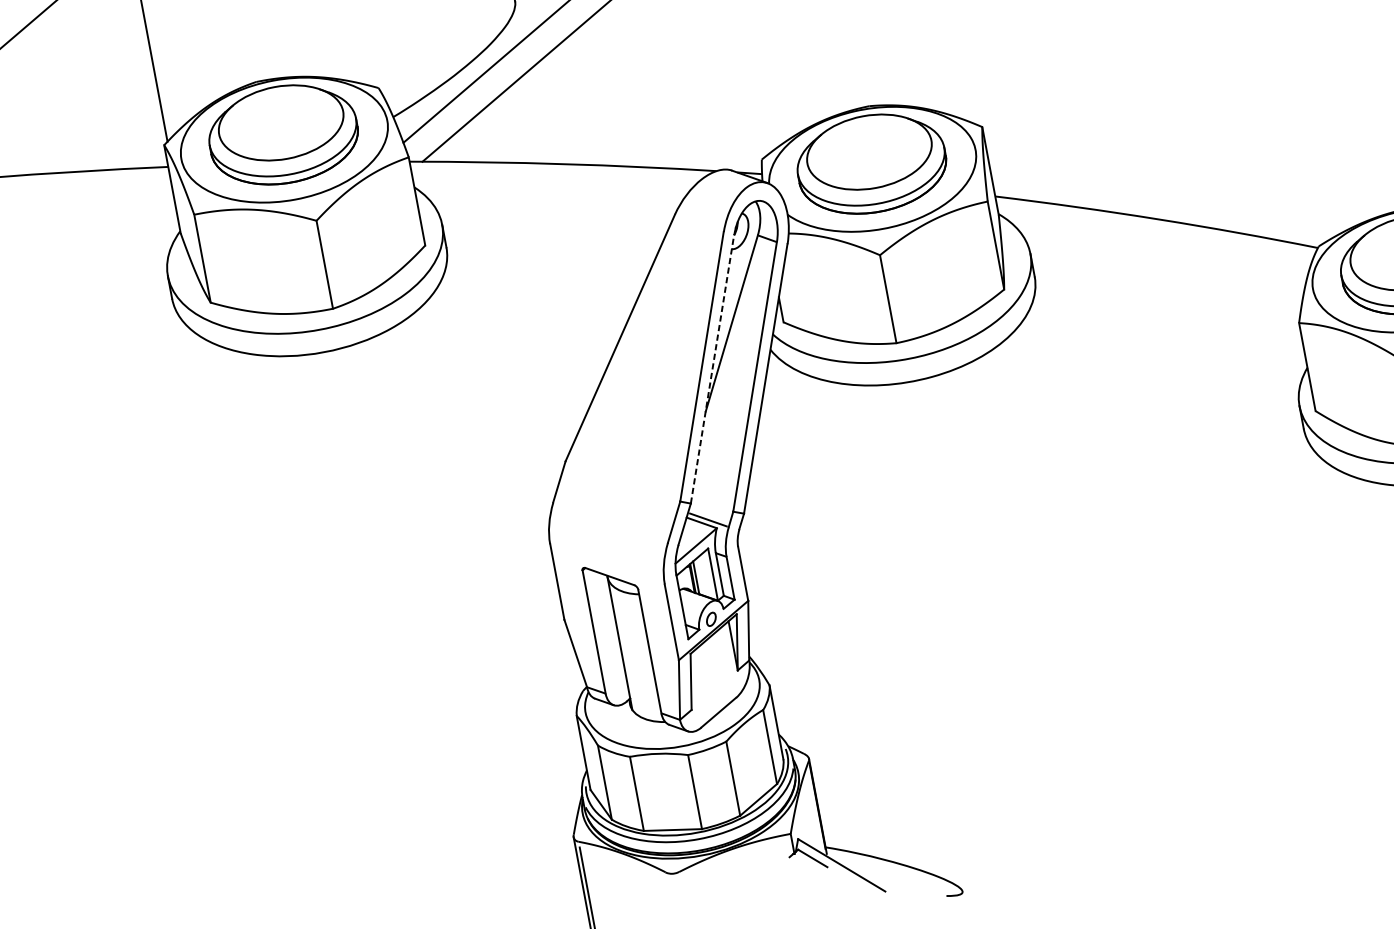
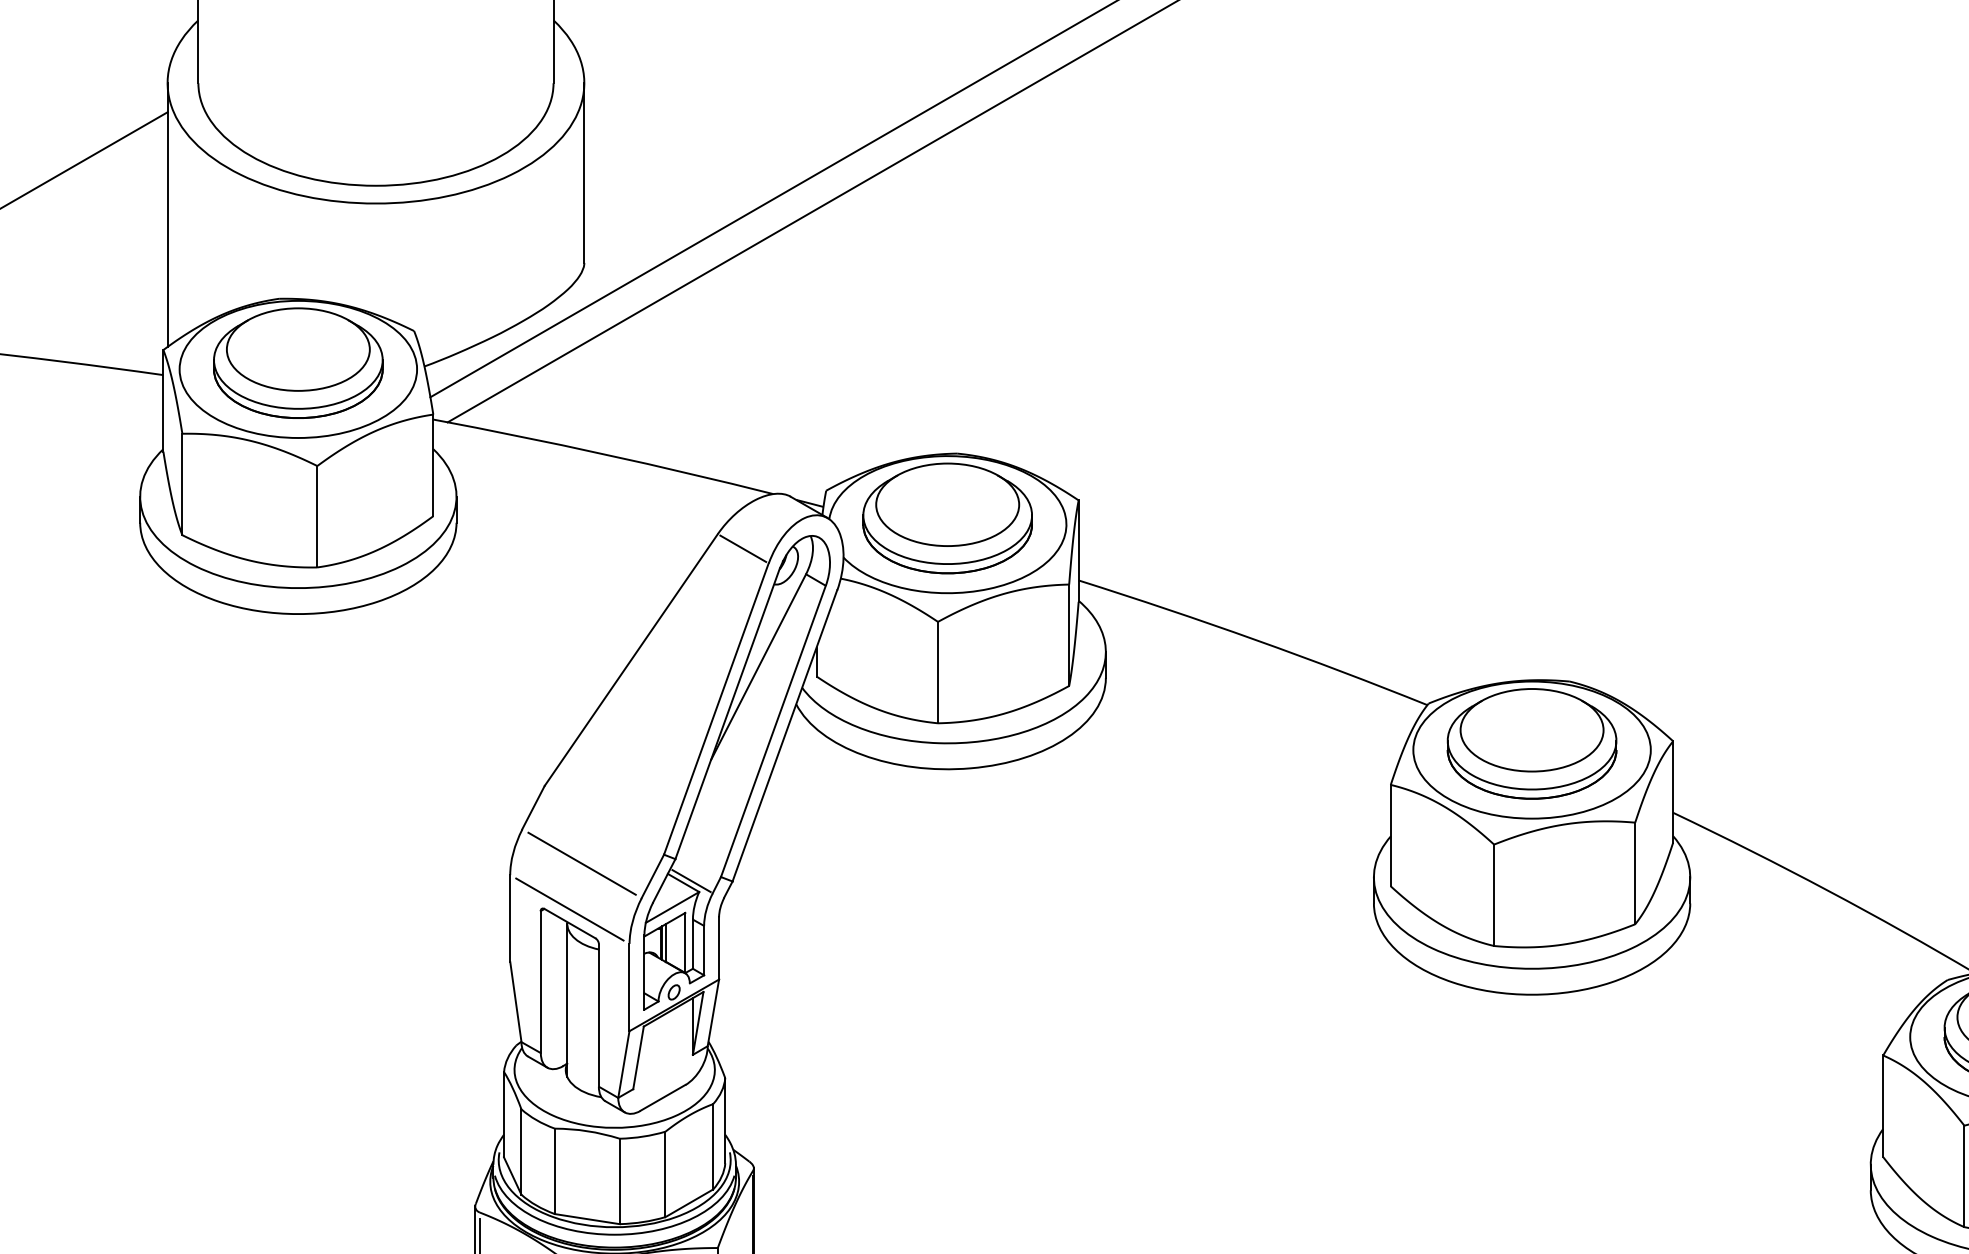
line: (699, 223) -> (743, 548), added
line: (712, 368) -> (727, 713), dashed -> solid
line: (610, 522) -> (581, 863), added
line: (607, 564) -> (569, 909), added

